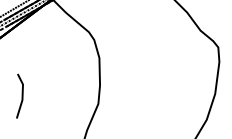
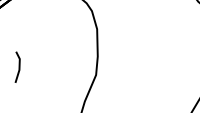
part: (19, 95) -> (17, 66), size x0.7

